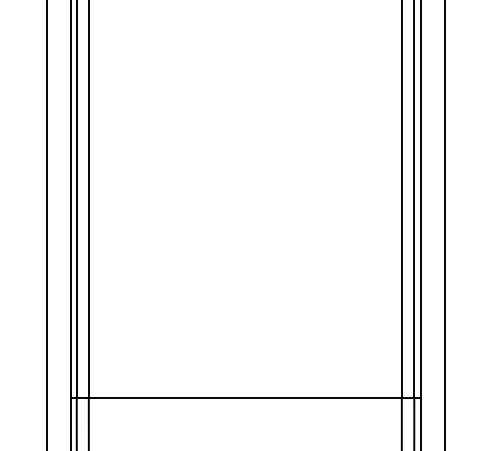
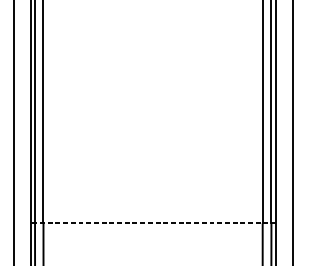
line: (245, 398) -> (153, 223), solid -> dashed

